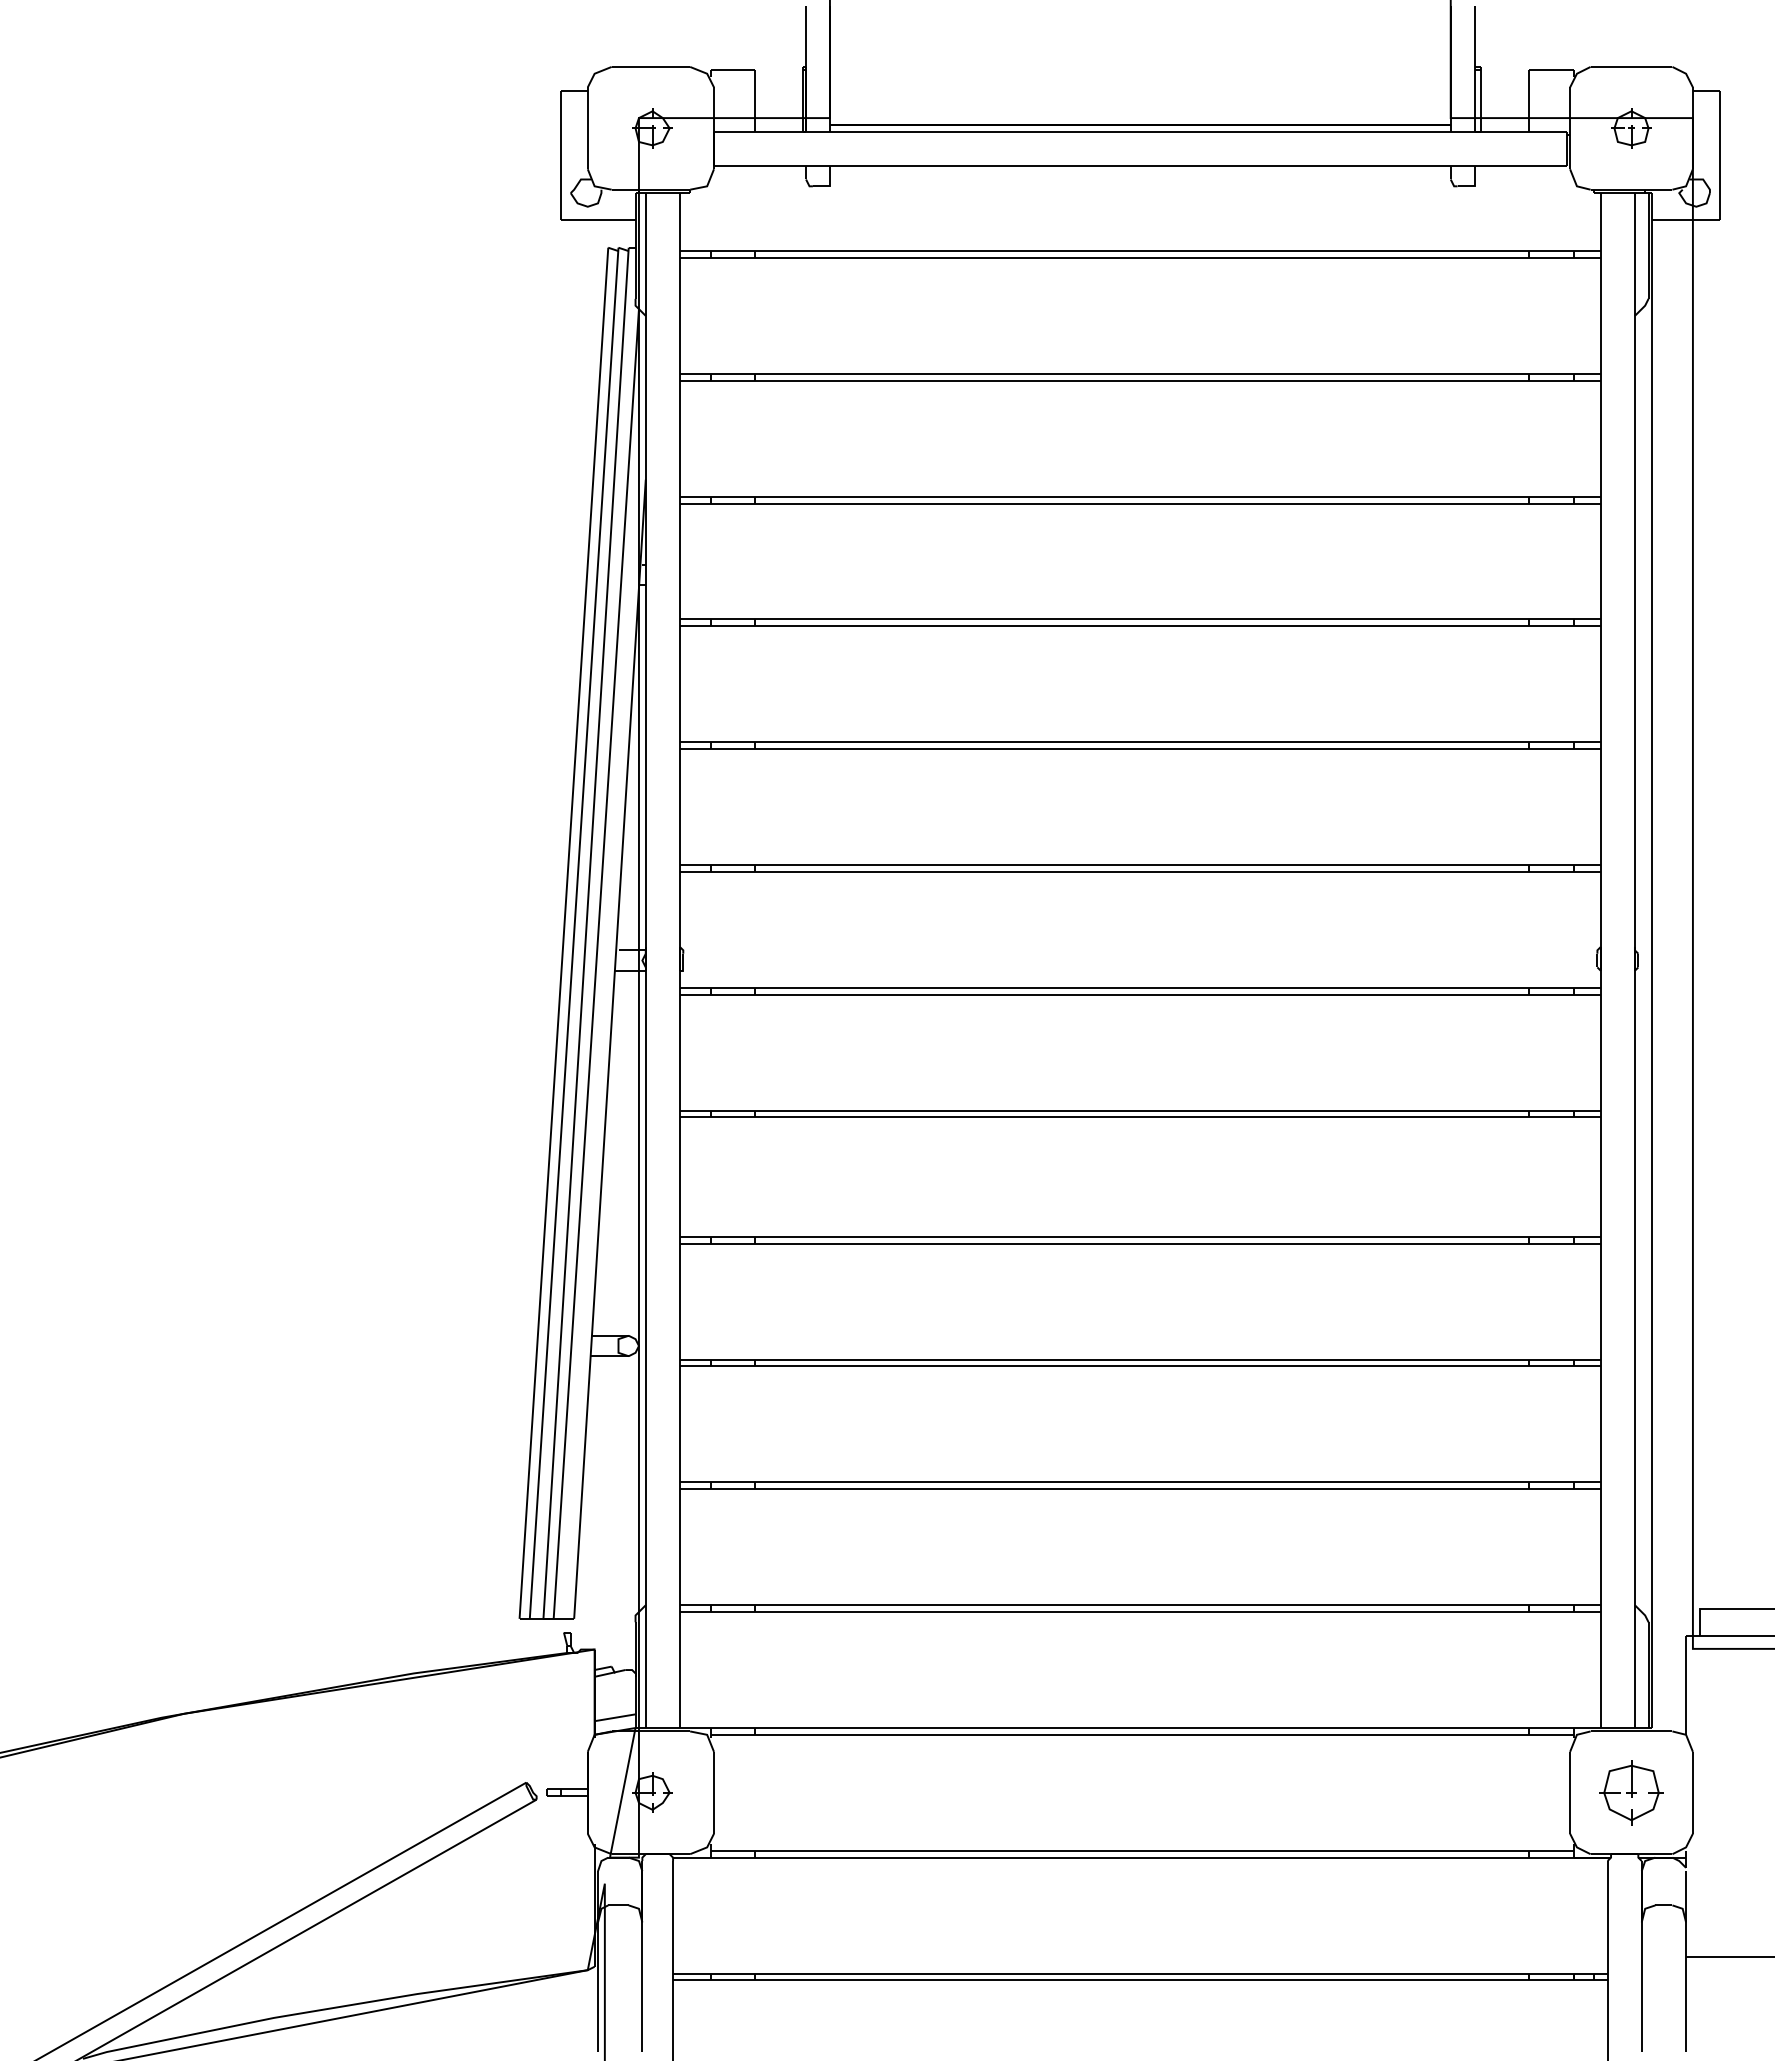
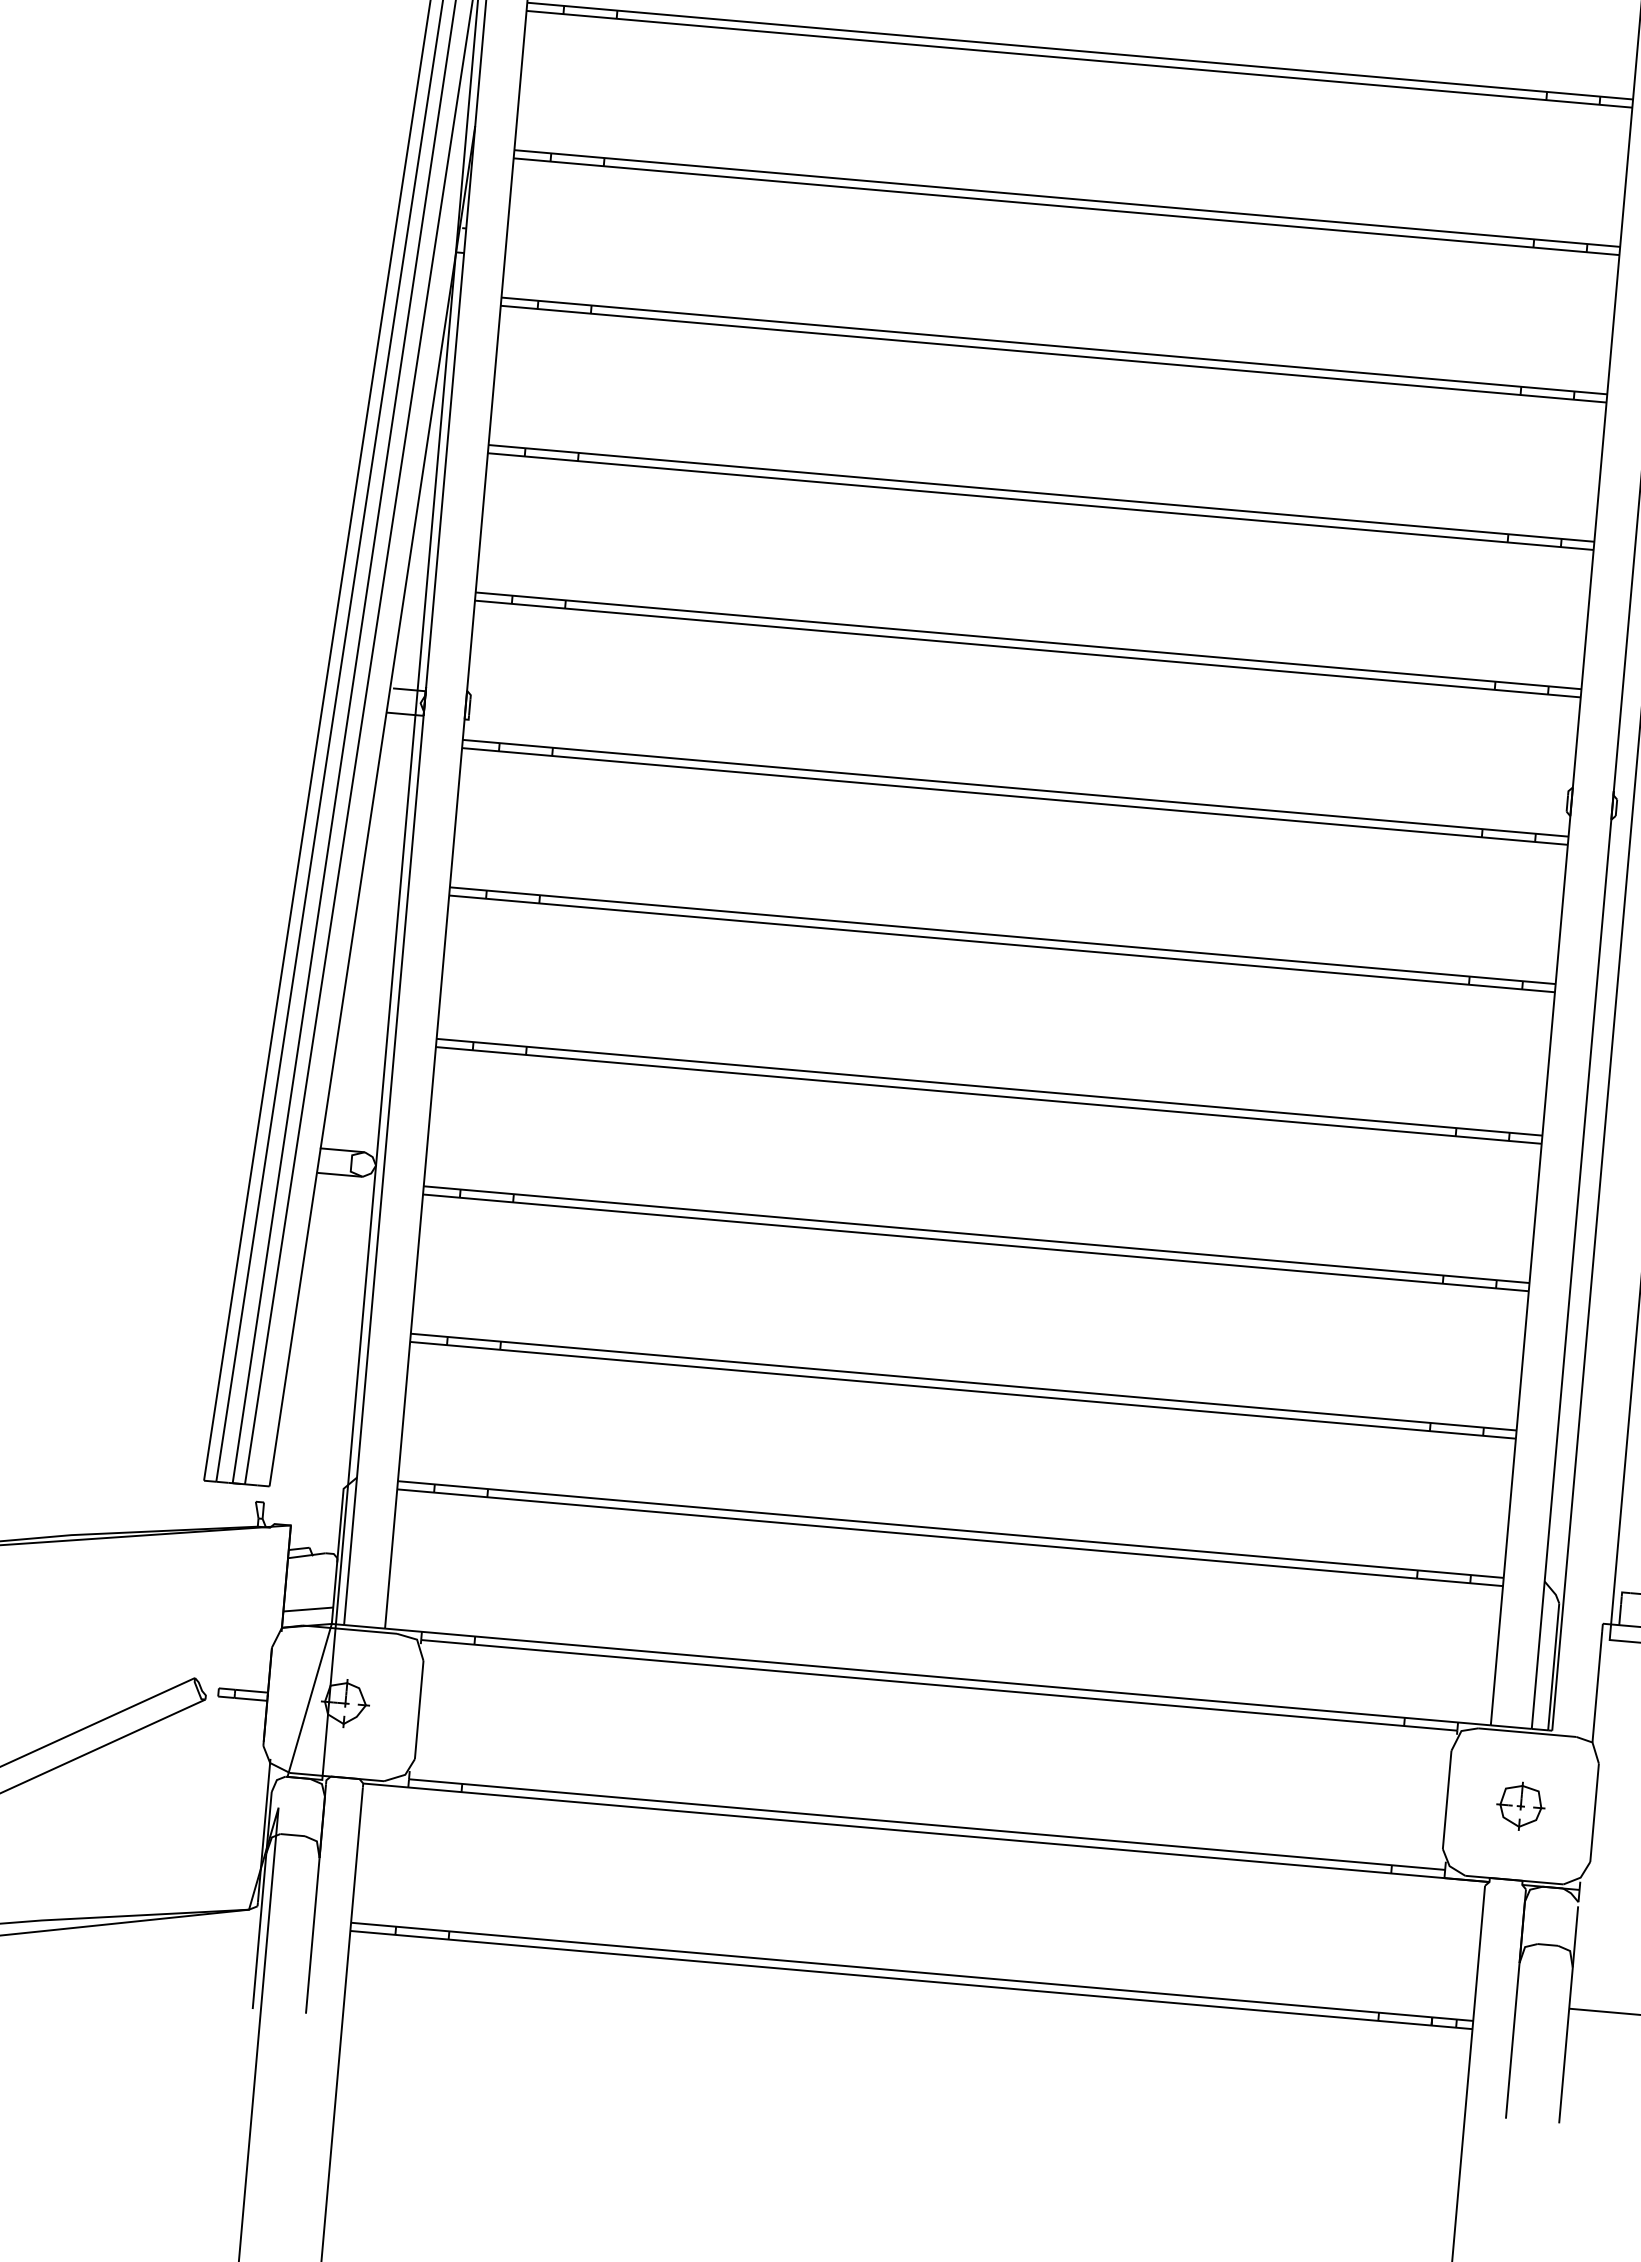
part: (1631, 1792) -> (1520, 1806), size x0.62

